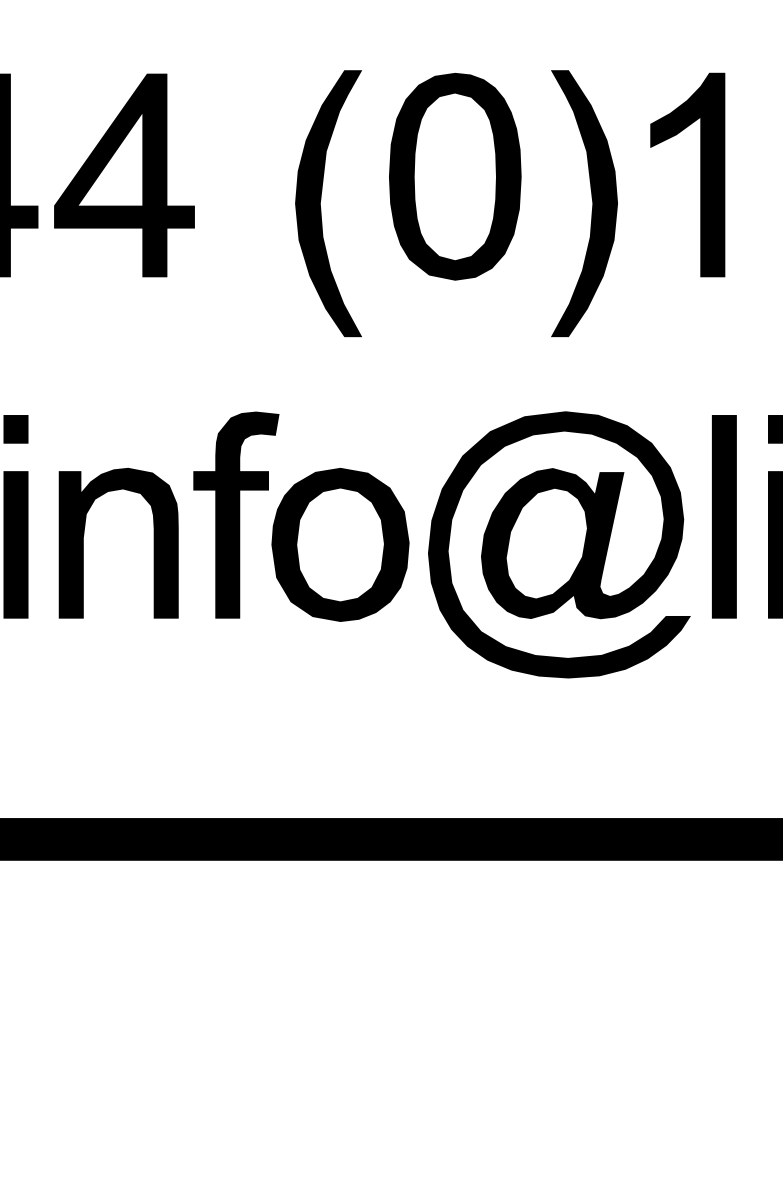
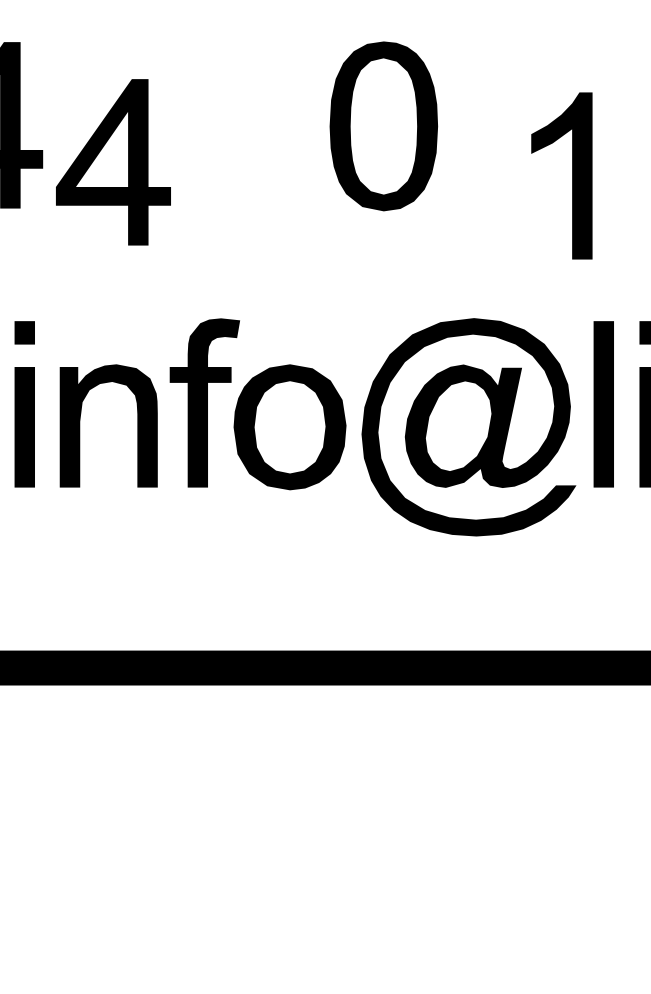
part: (700, 174) -> (572, 175), moved
part: (124, 175) -> (113, 162), moved
fill: (327, 203) -> (279, 148), removed
fill: (583, 203) -> (488, 148), removed

